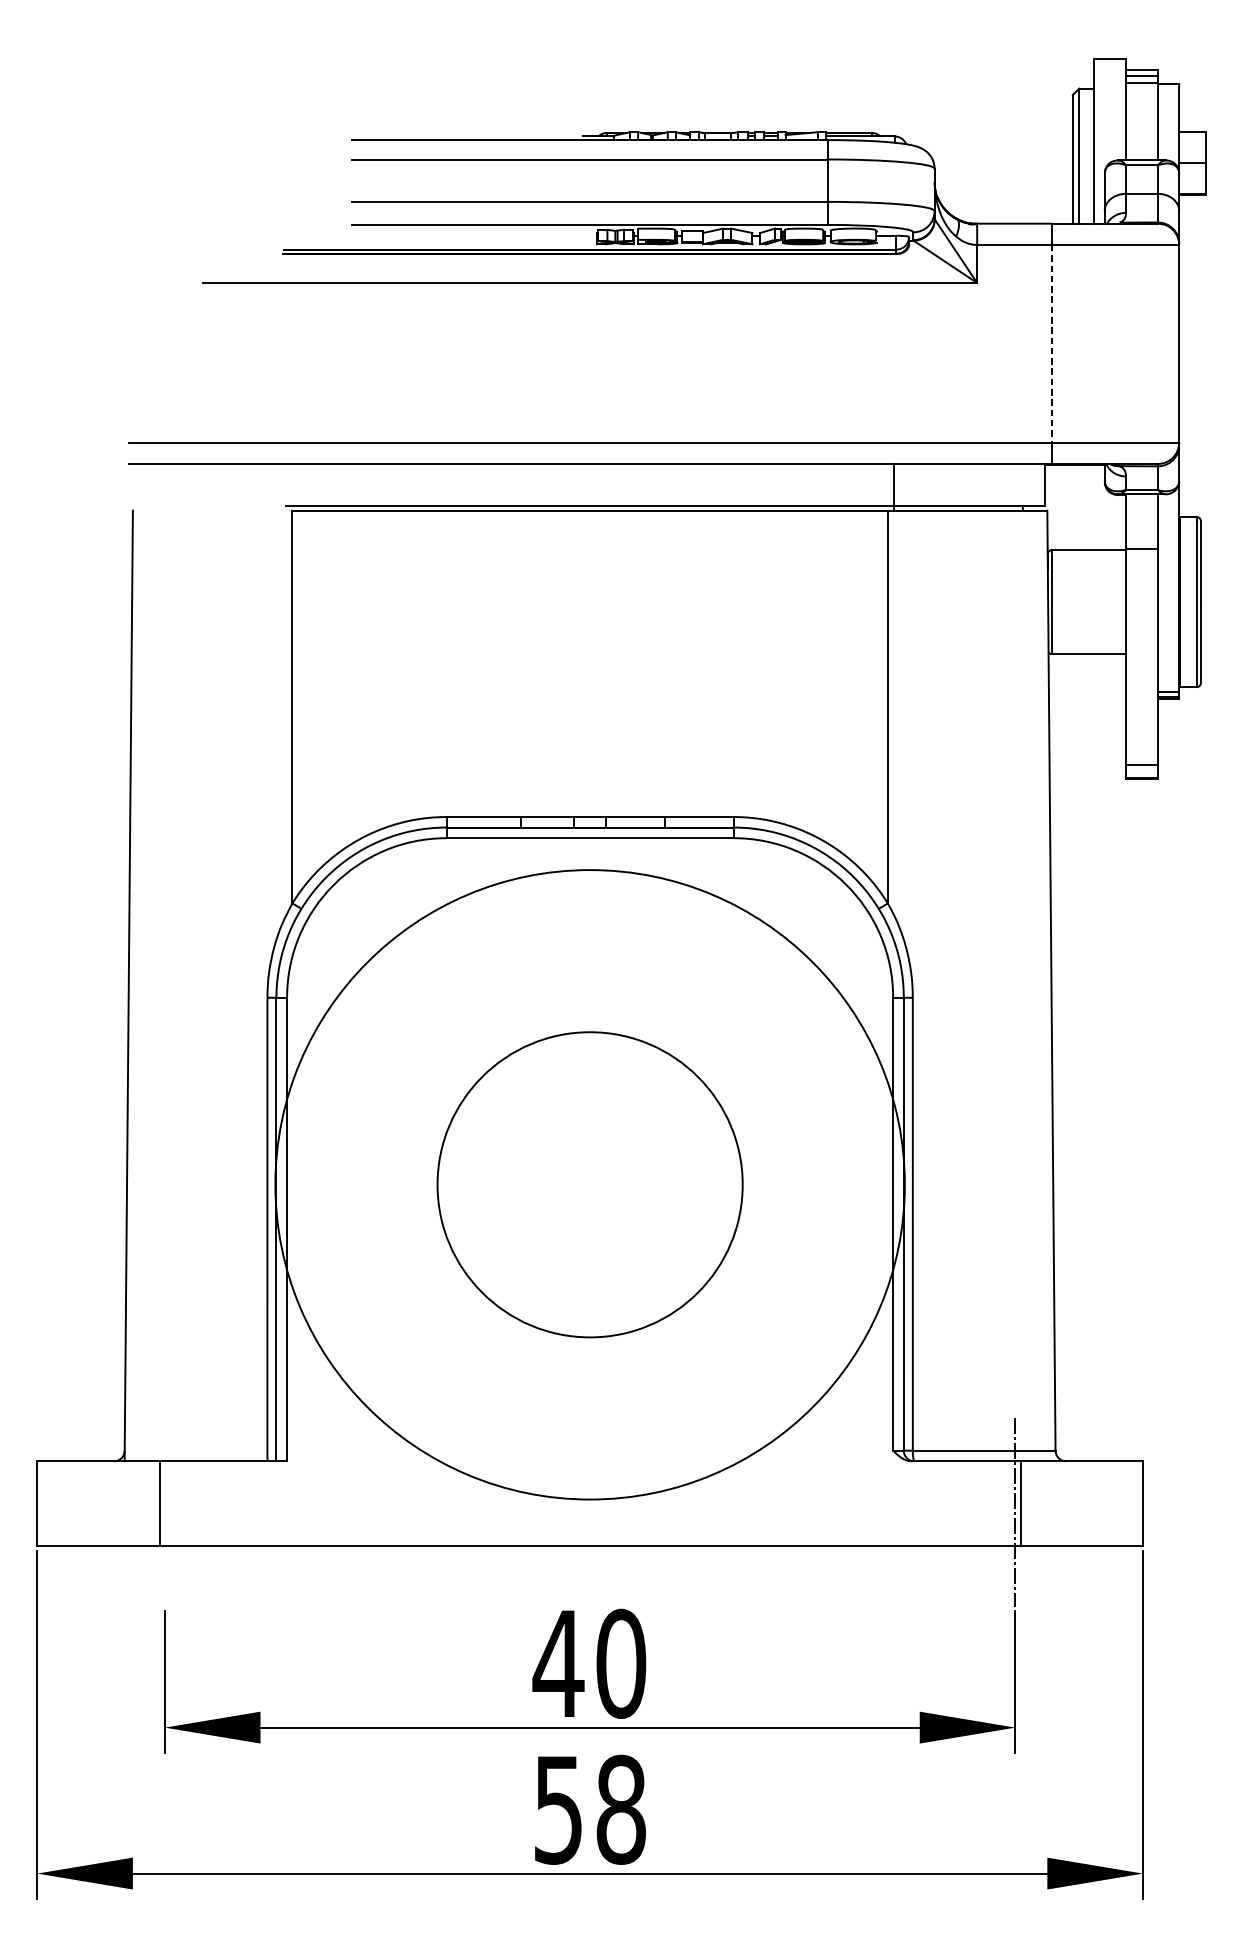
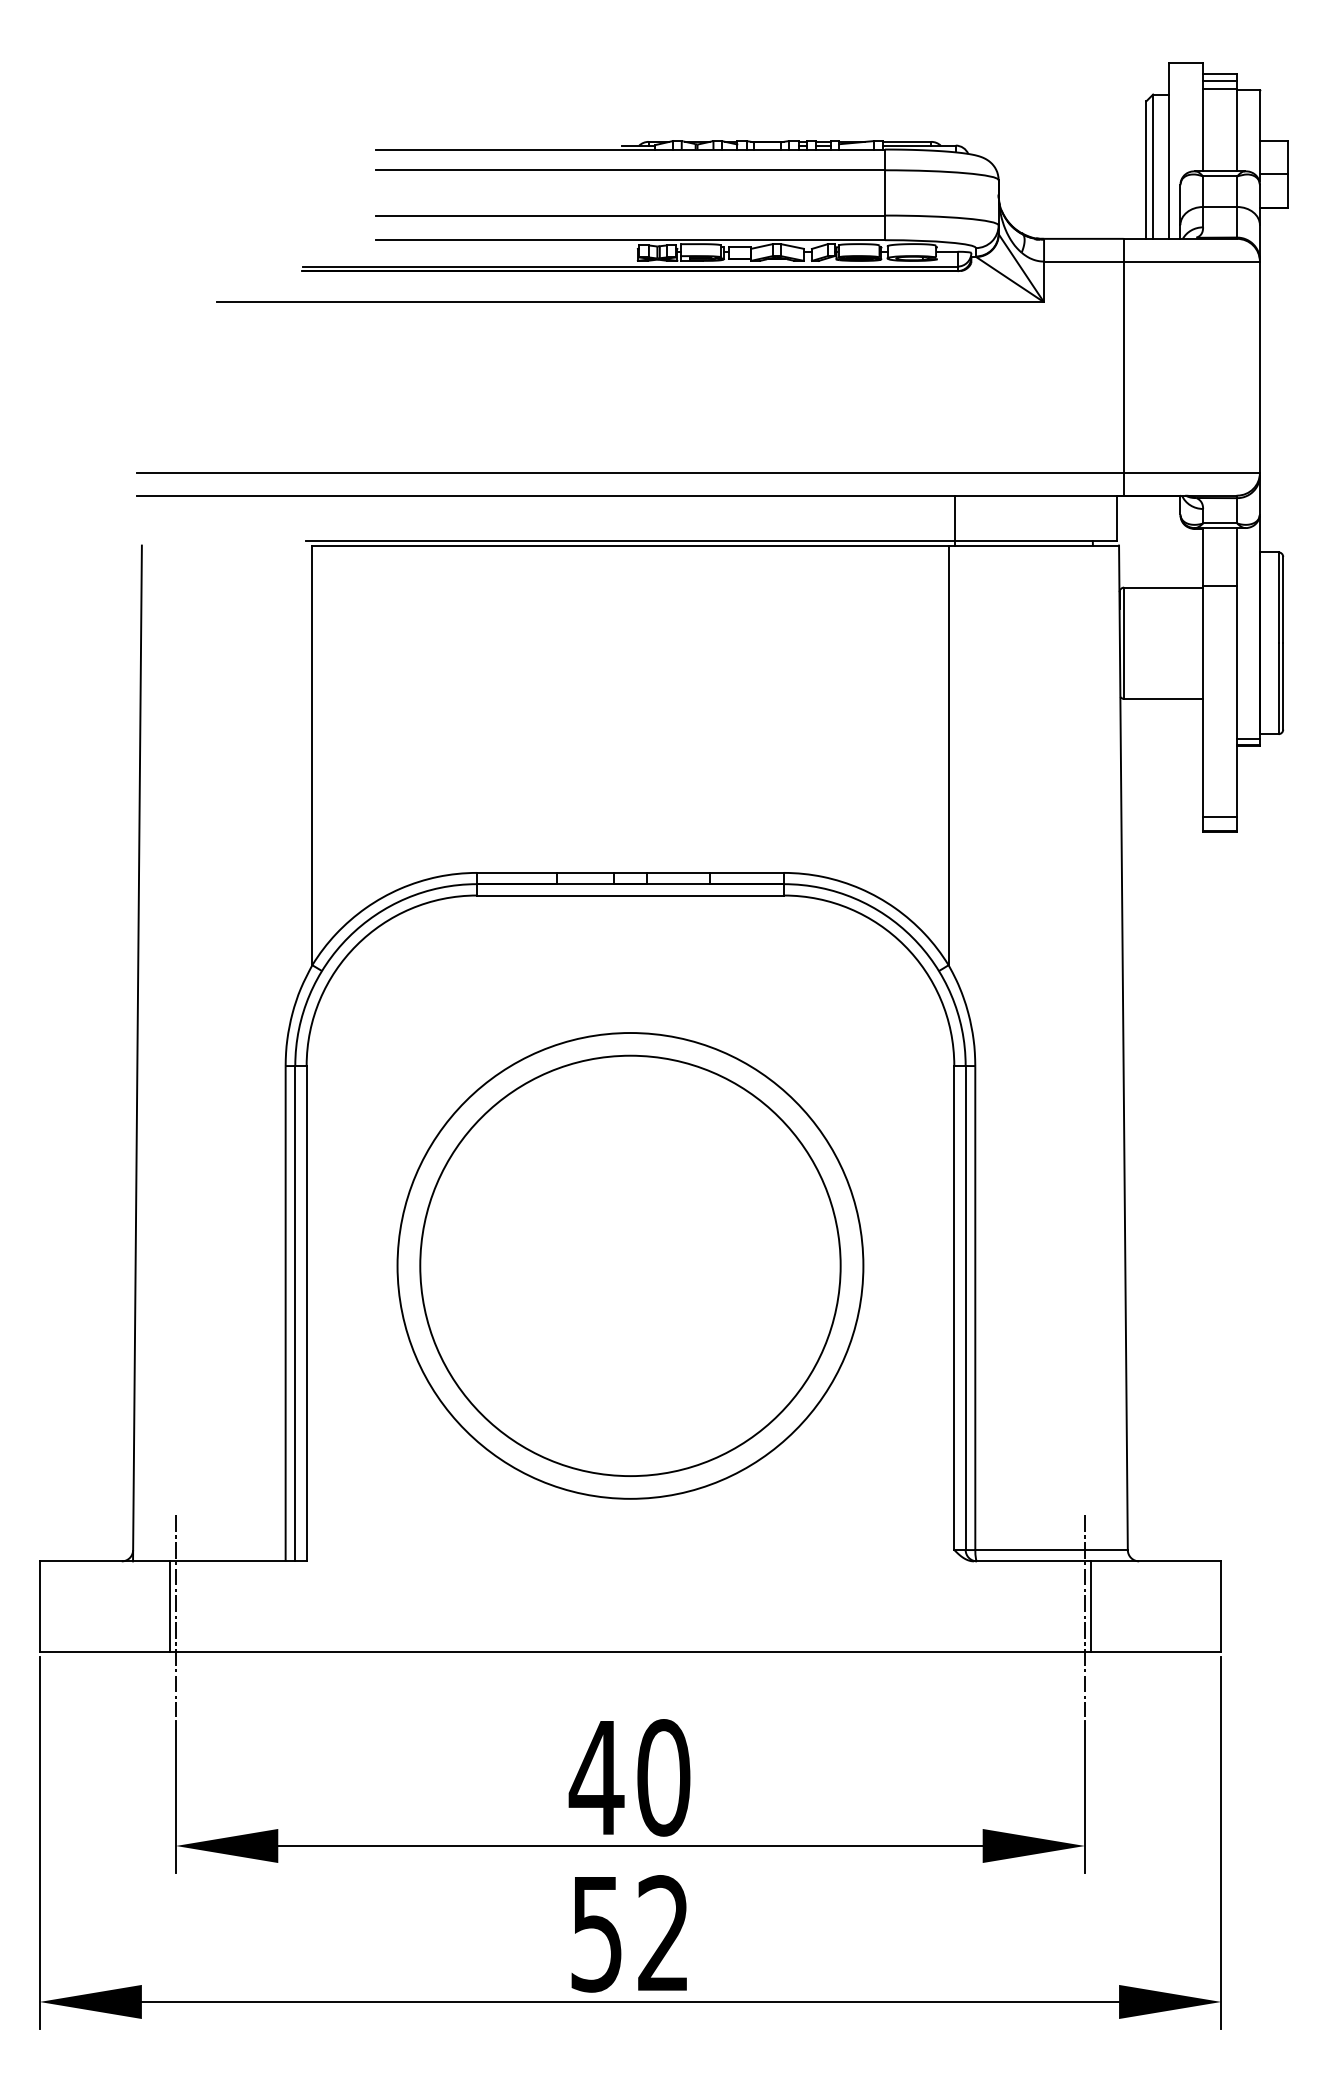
line: (1051, 344) -> (1123, 367), dashed -> solid
circle: (590, 1184) -> (630, 1265), size x0.62
circle: (590, 1184) -> (630, 1265), size x1.43
line: (164, 1511) -> (175, 1615), added
text: (621, 1809) -> (663, 1933), 58 -> 52

